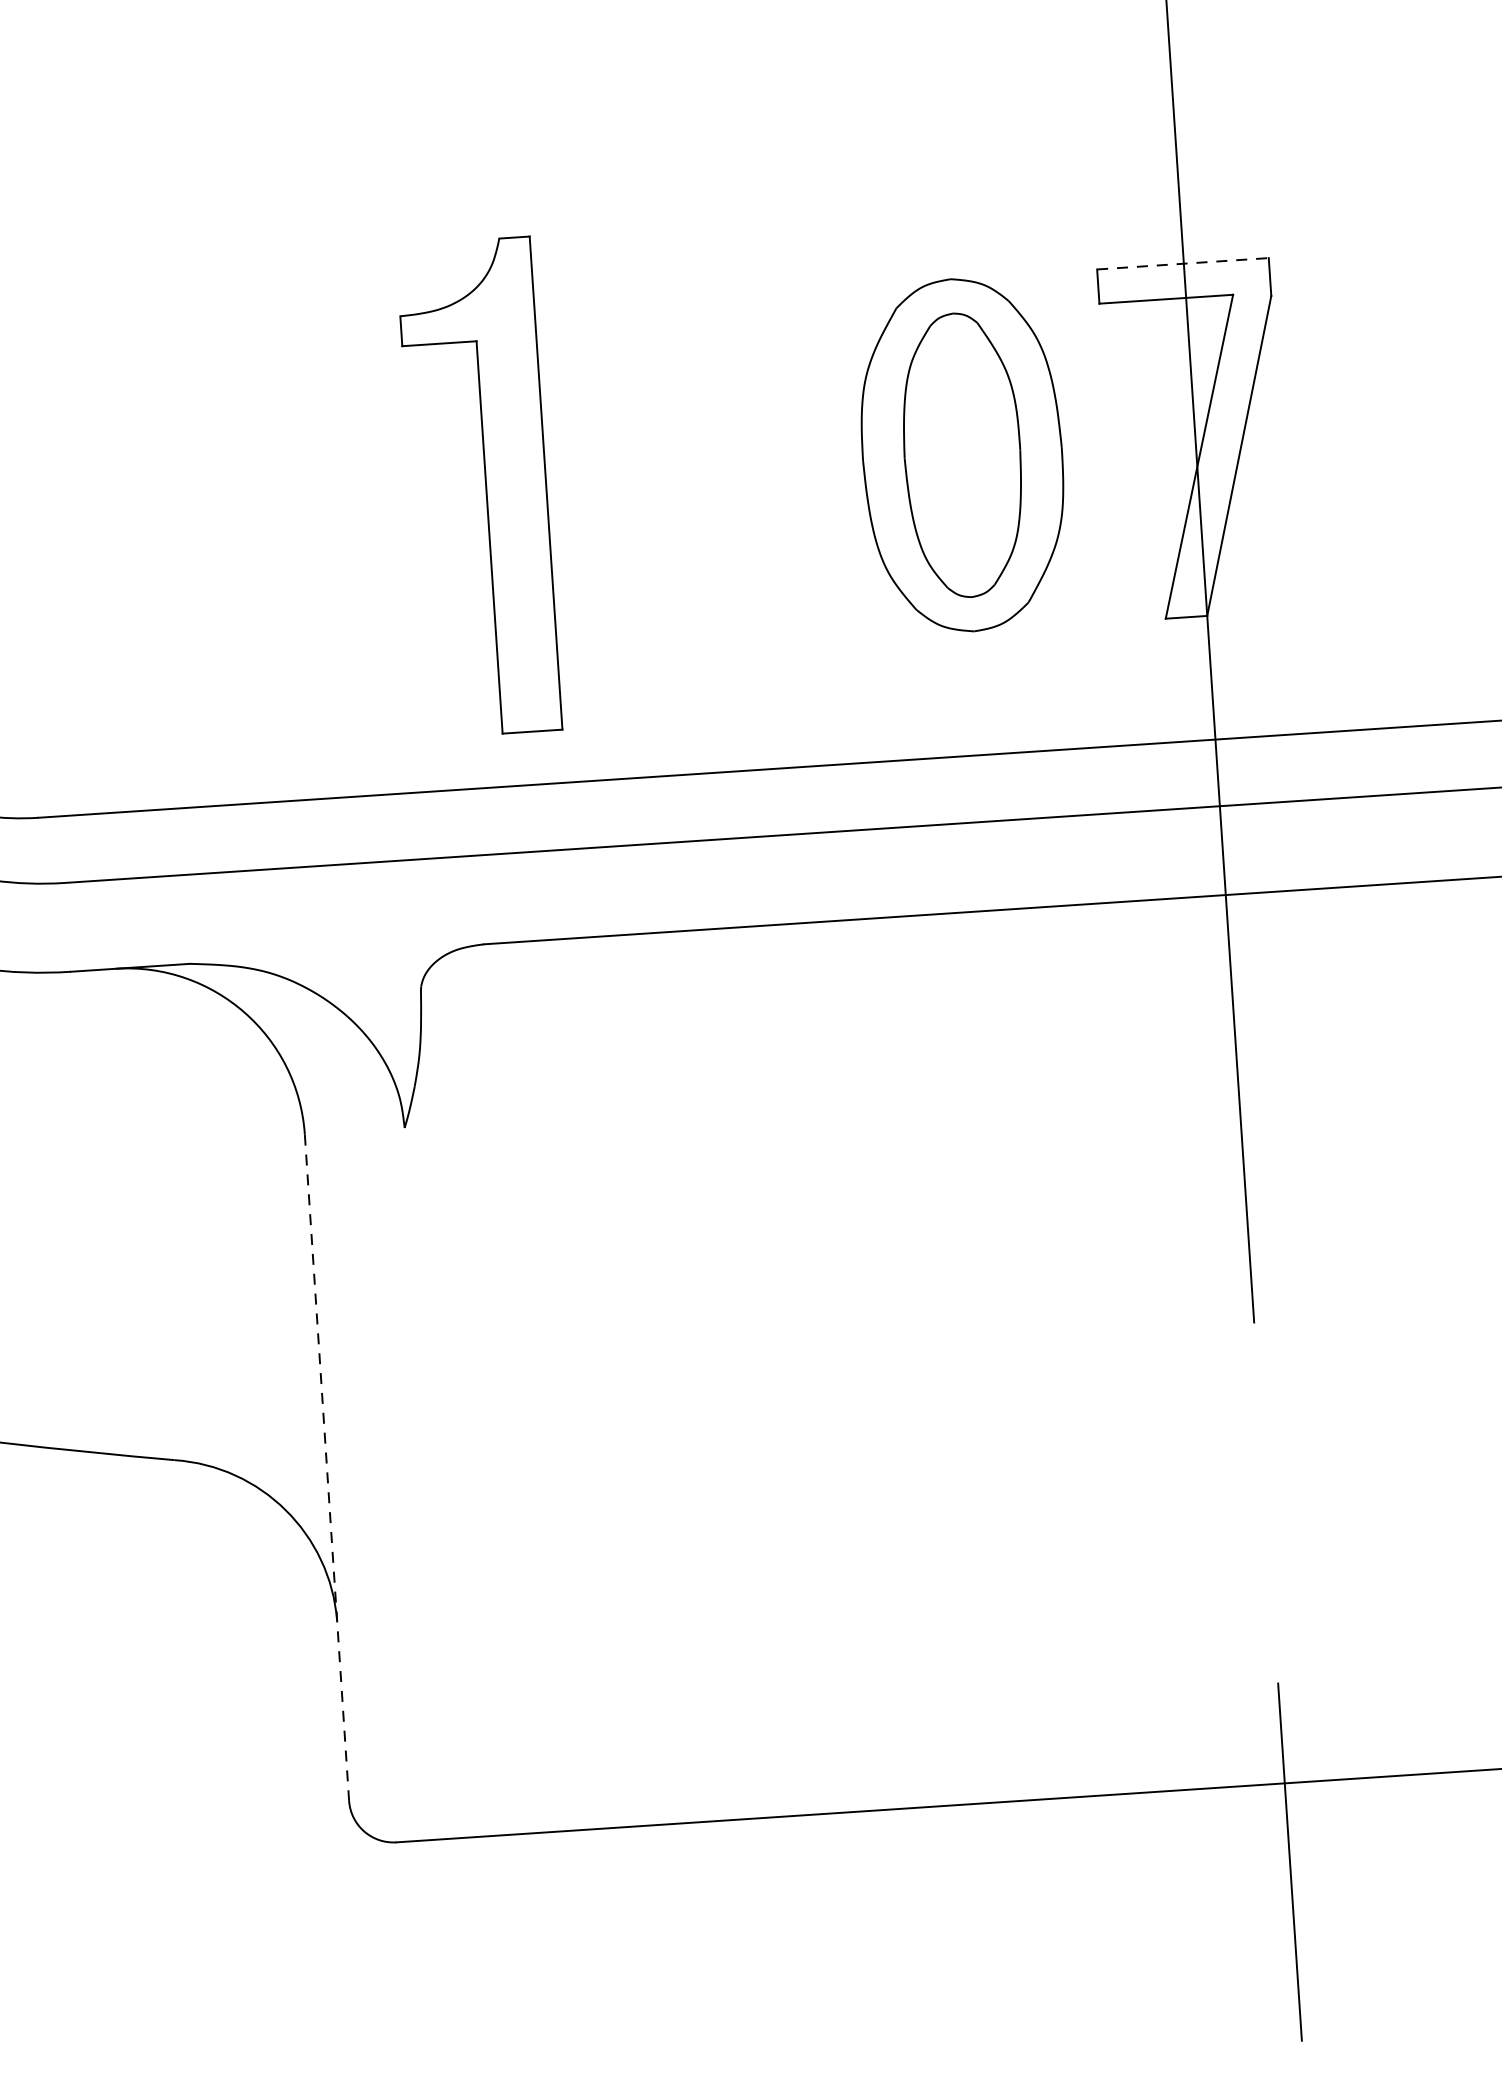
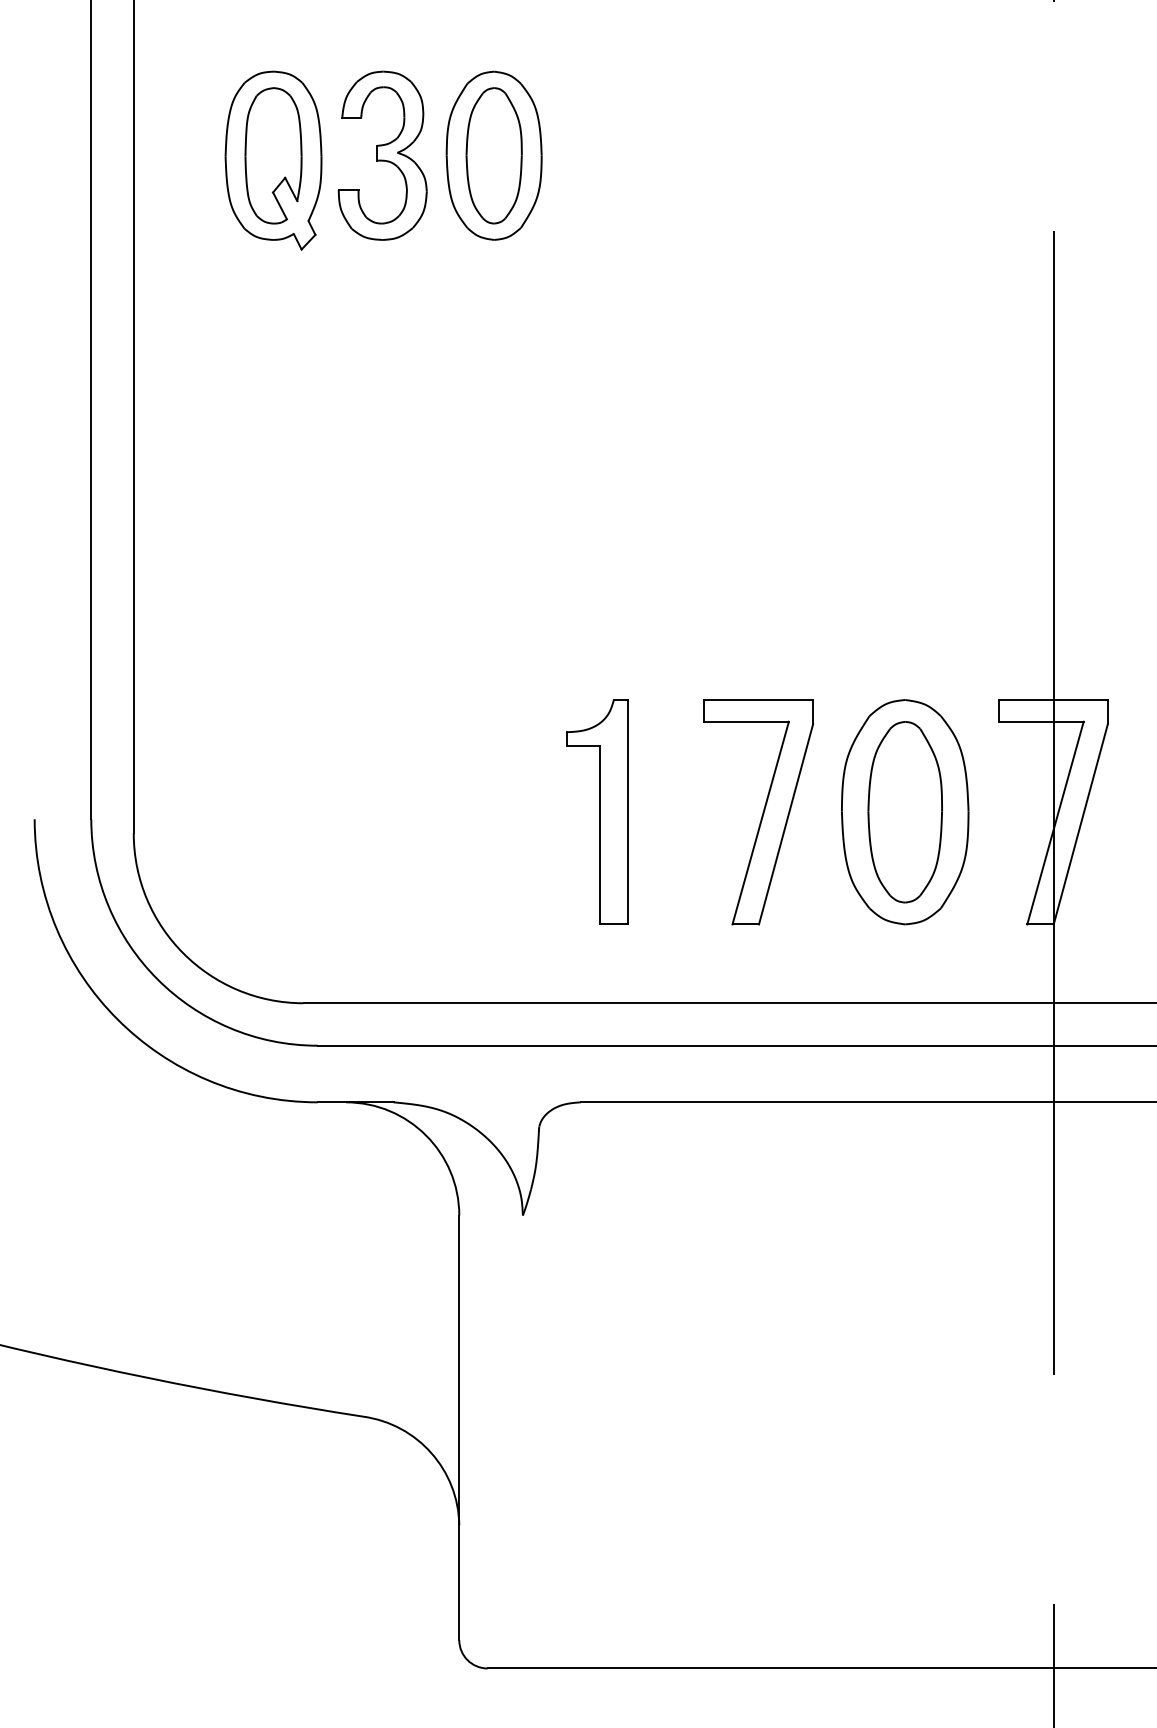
line: (1183, 263) -> (1053, 699), dashed -> solid
part: (732, 471) -> (758, 812), added
part: (479, 486) -> (597, 811), size x0.71
line: (327, 1468) -> (459, 1428), dashed -> solid

